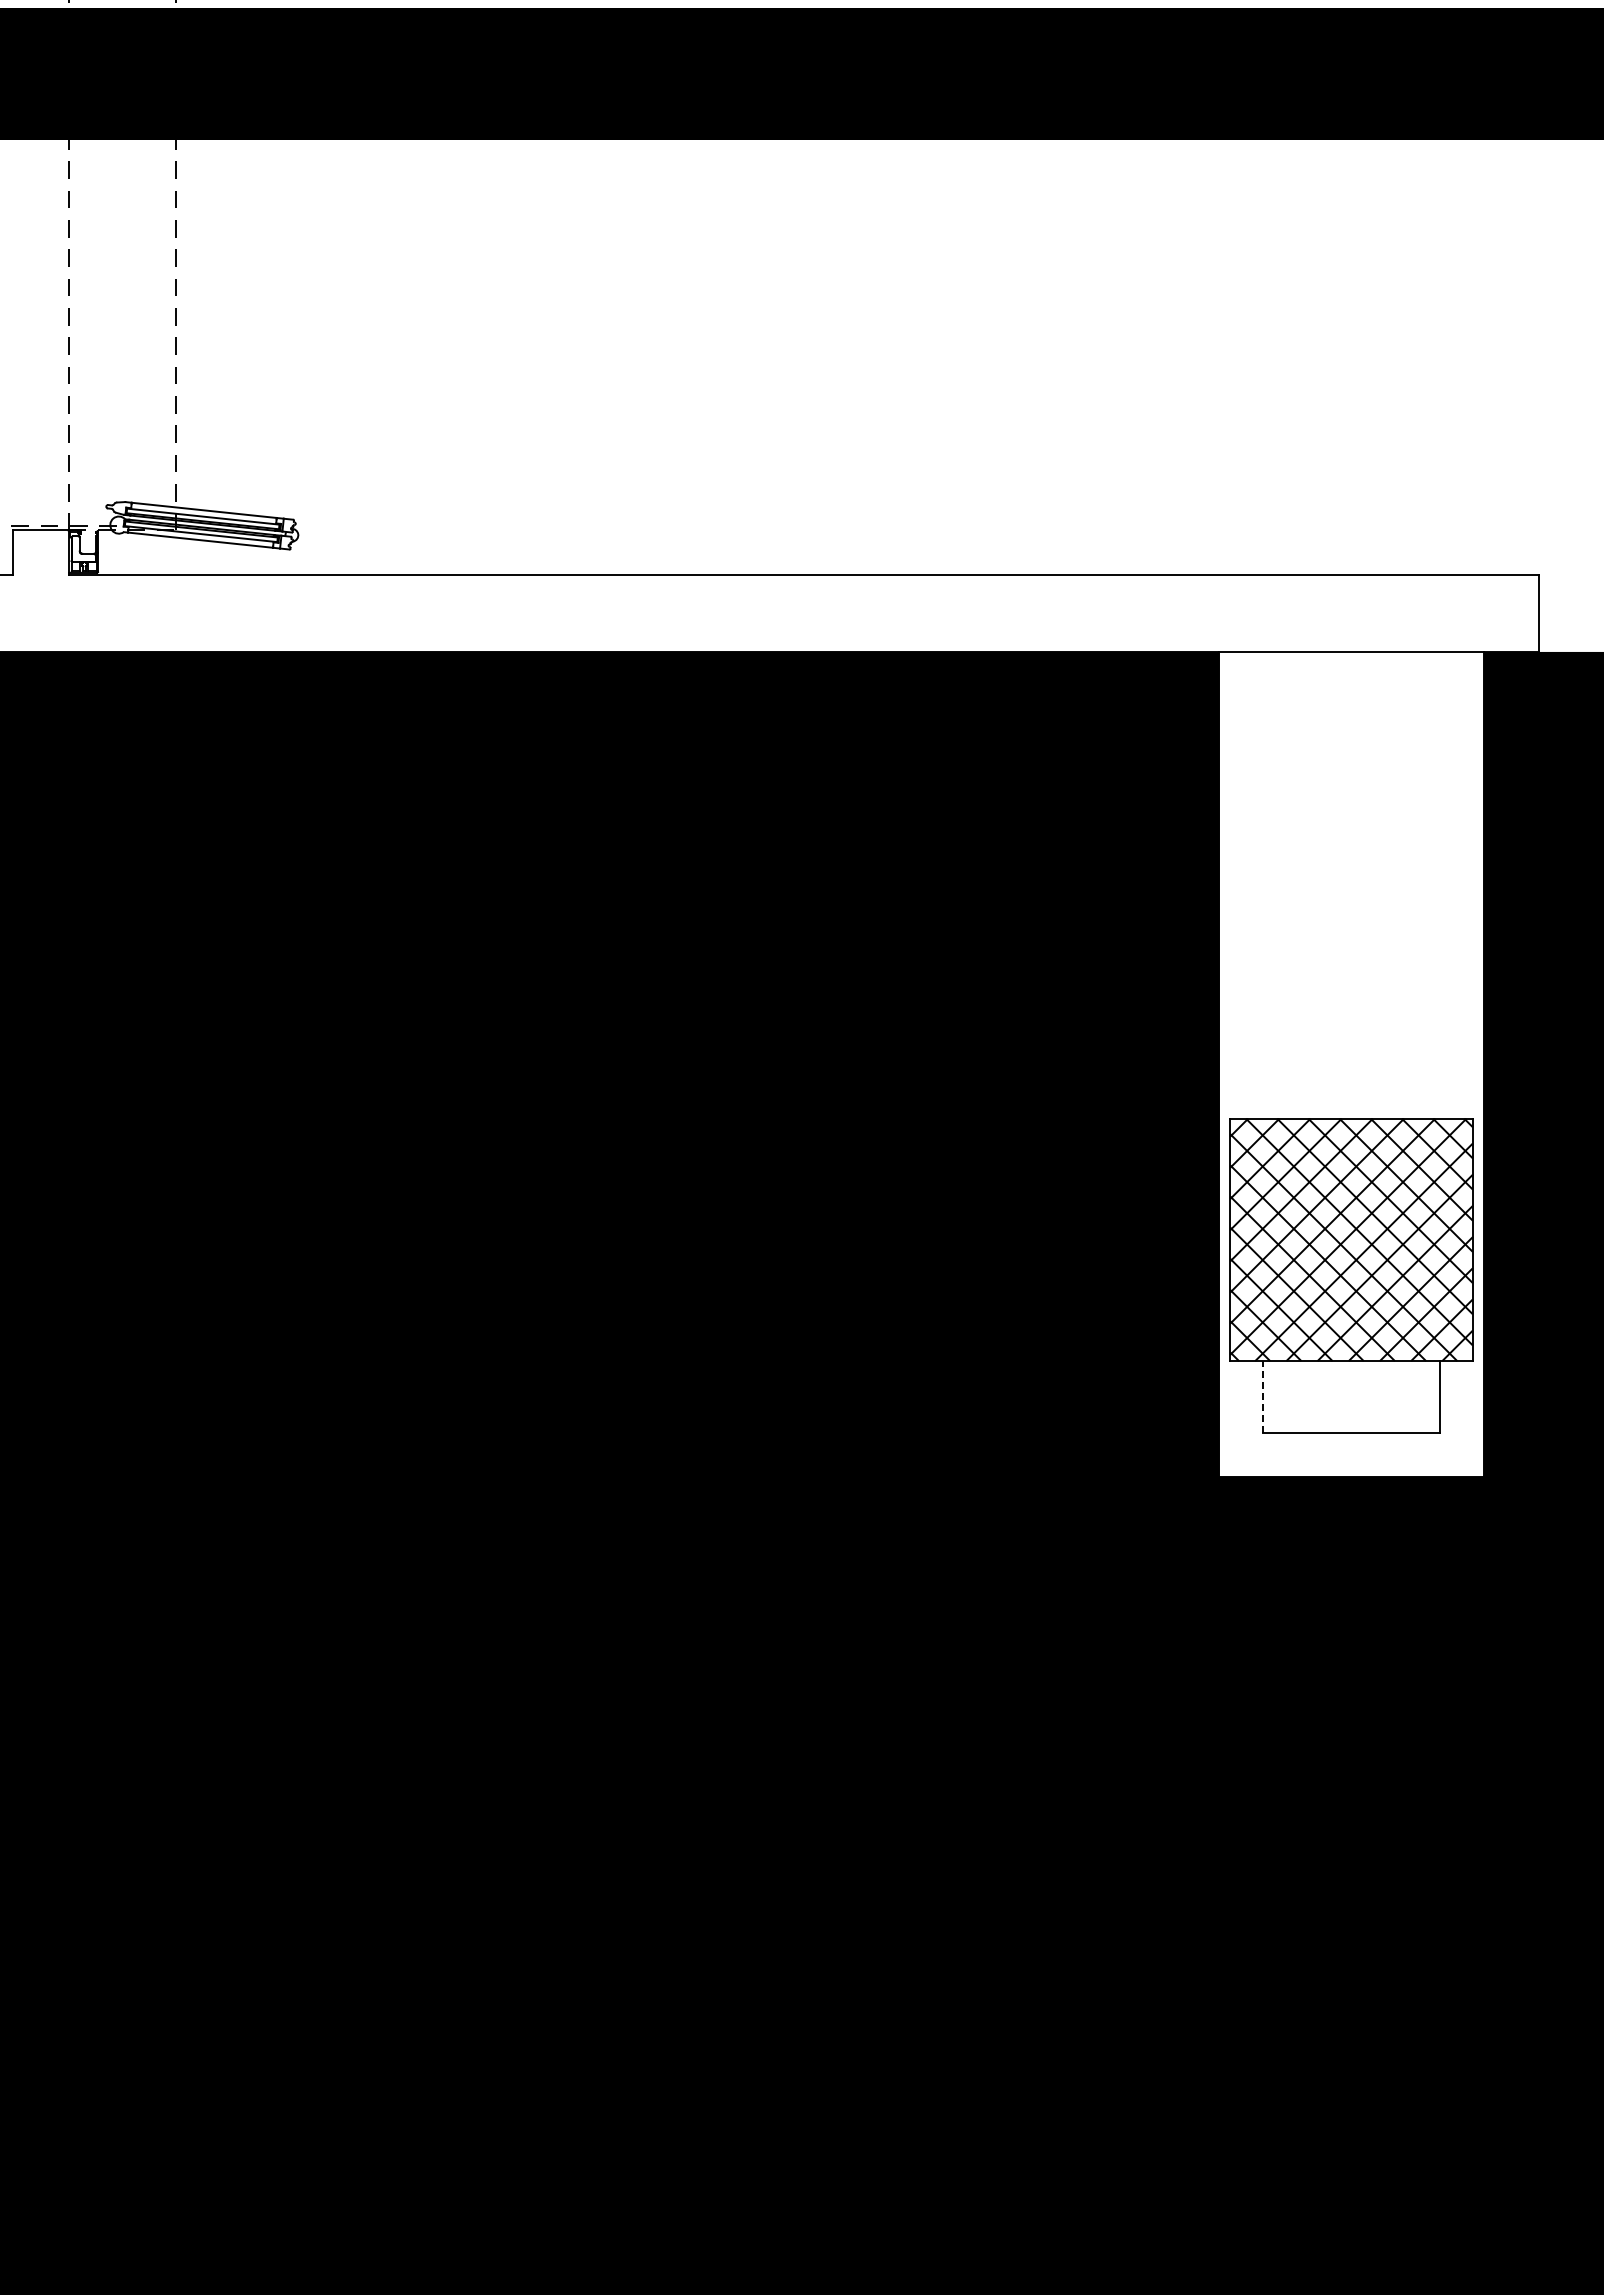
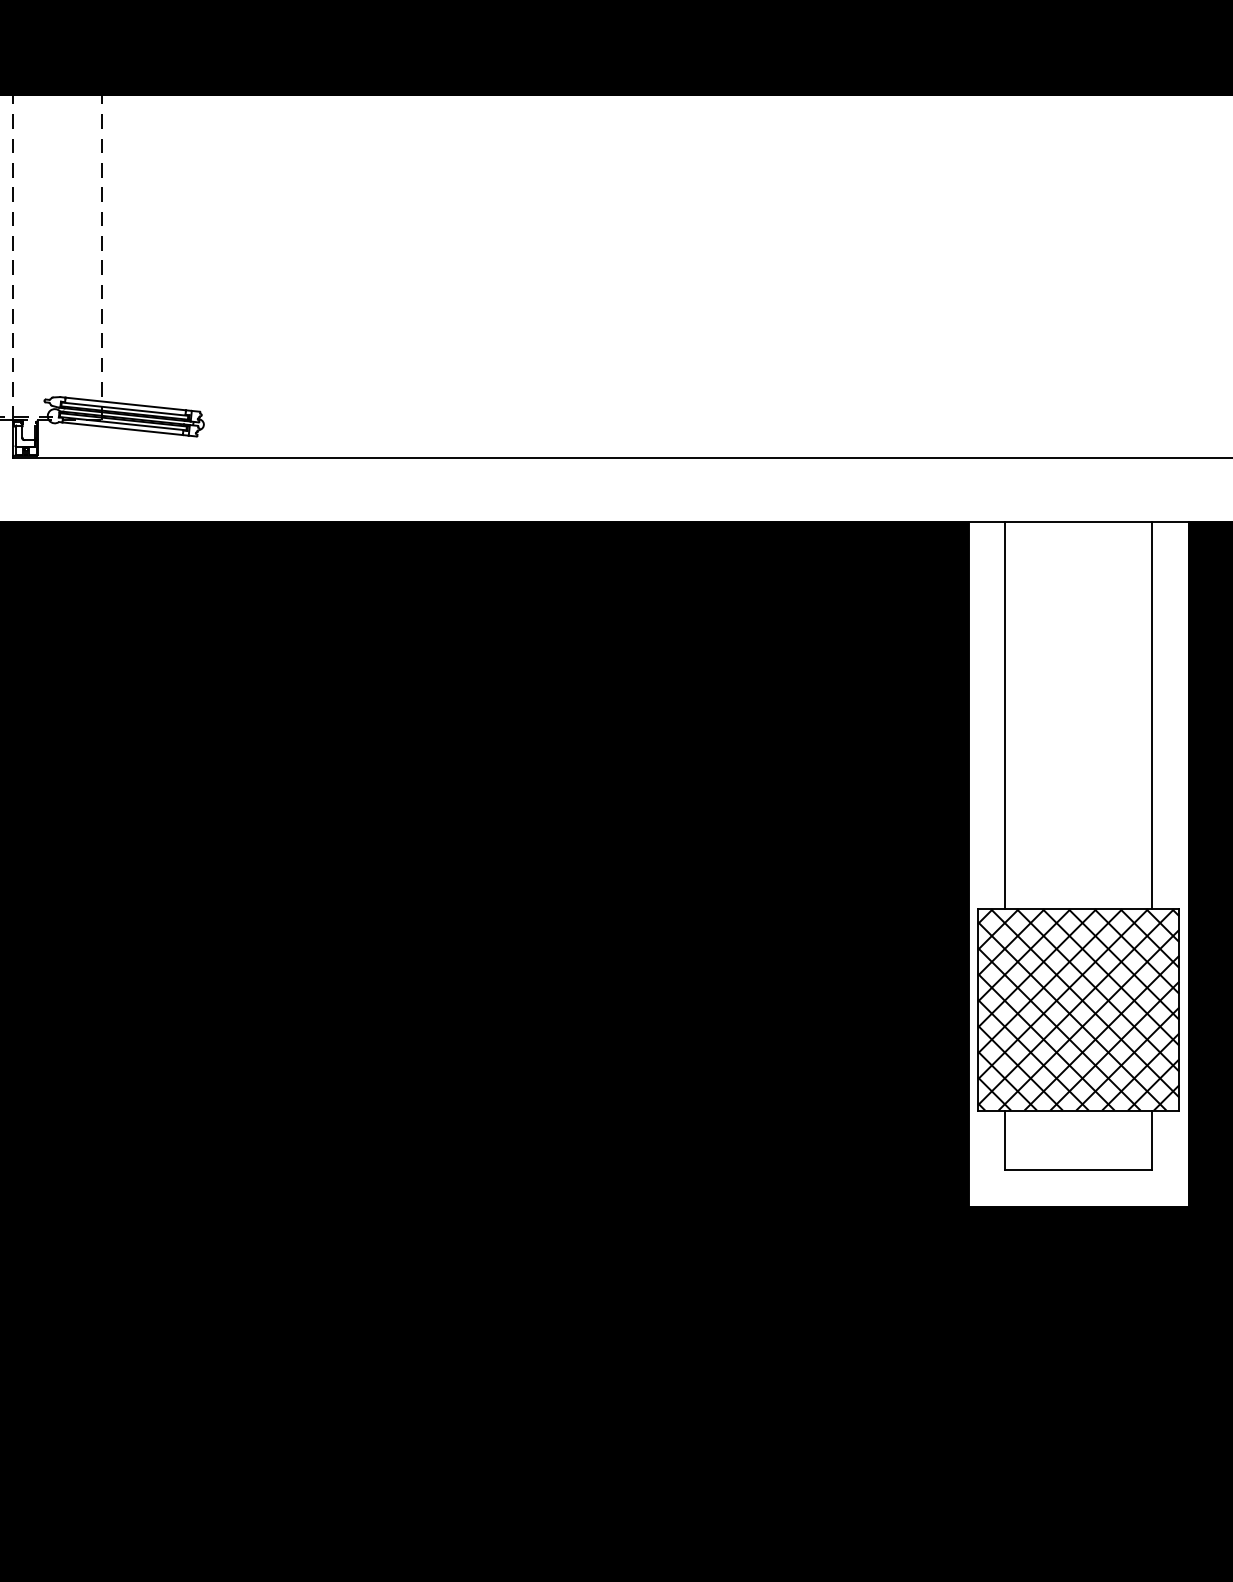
line: (1263, 884) -> (1005, 714), added
line: (1439, 884) -> (1151, 714), added
line: (1263, 1396) -> (1005, 1139), dashed -> solid

